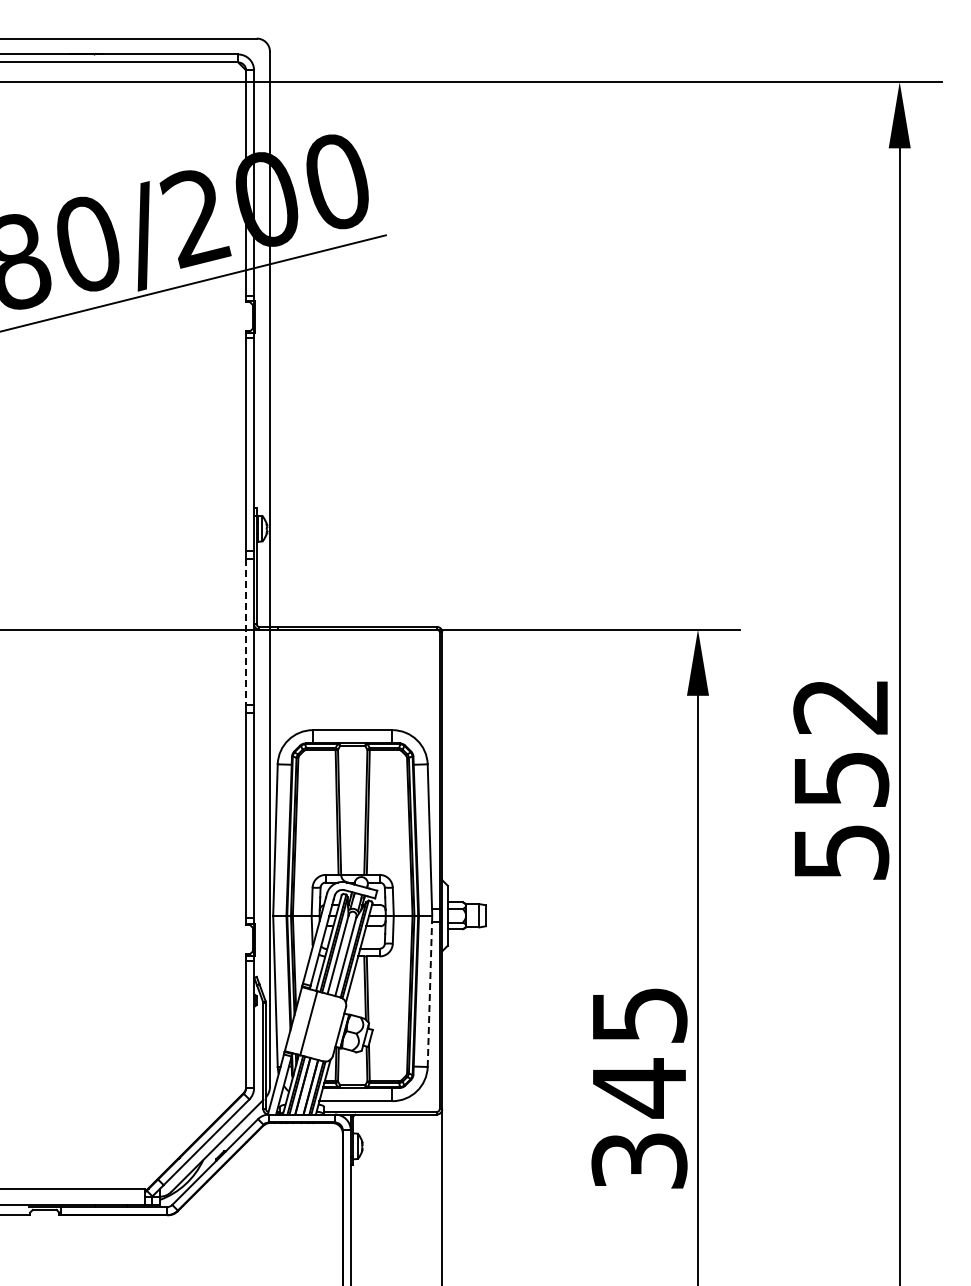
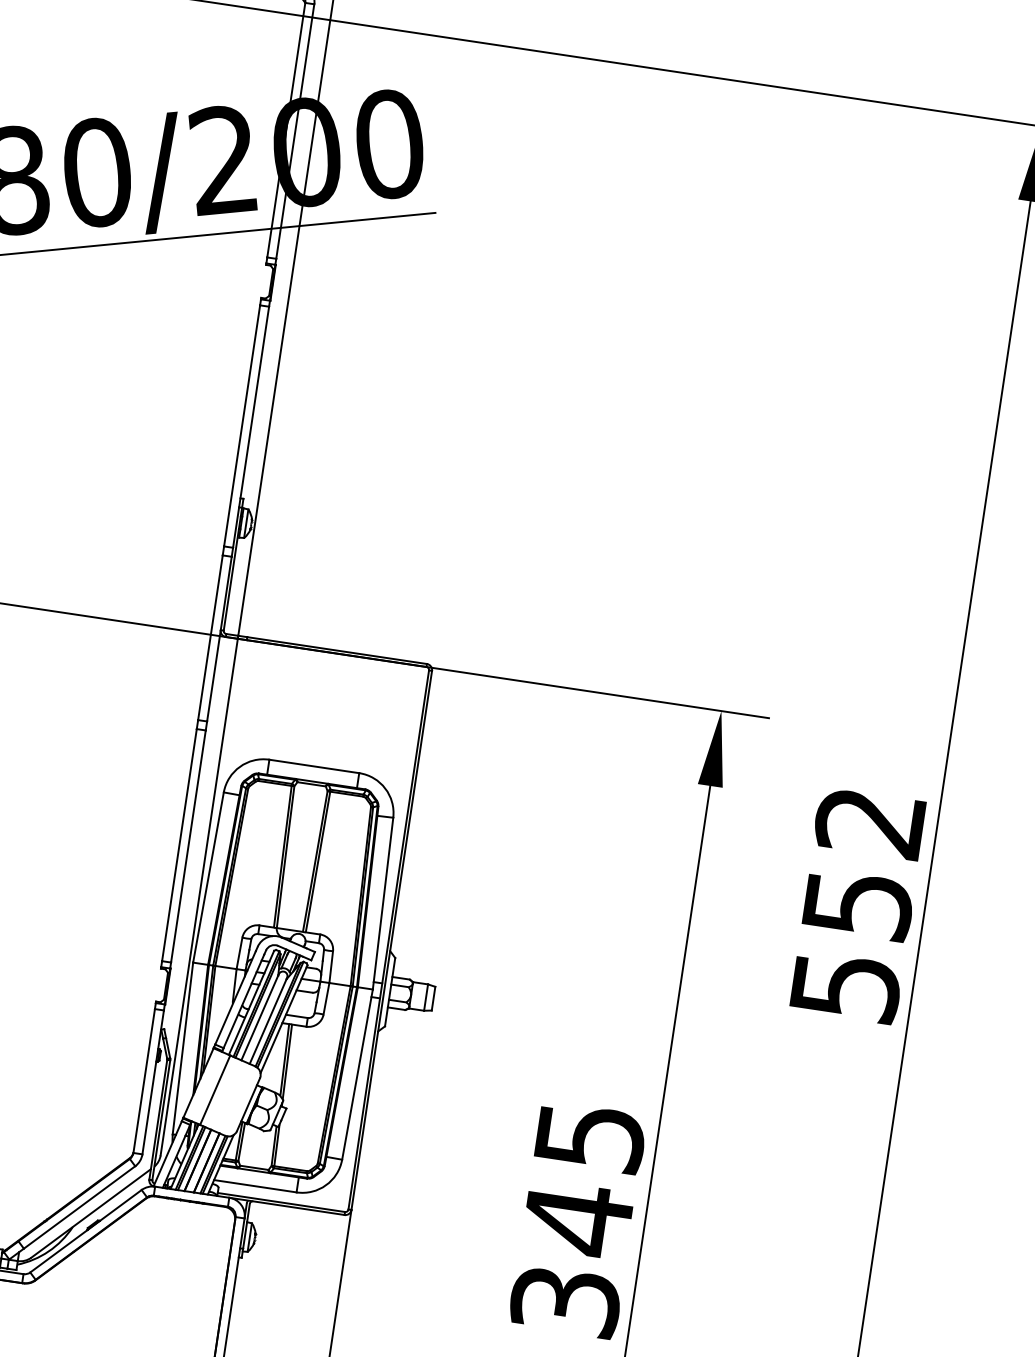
line: (246, 632) -> (210, 638), dashed -> solid
line: (429, 991) -> (356, 1074), dashed -> solid

